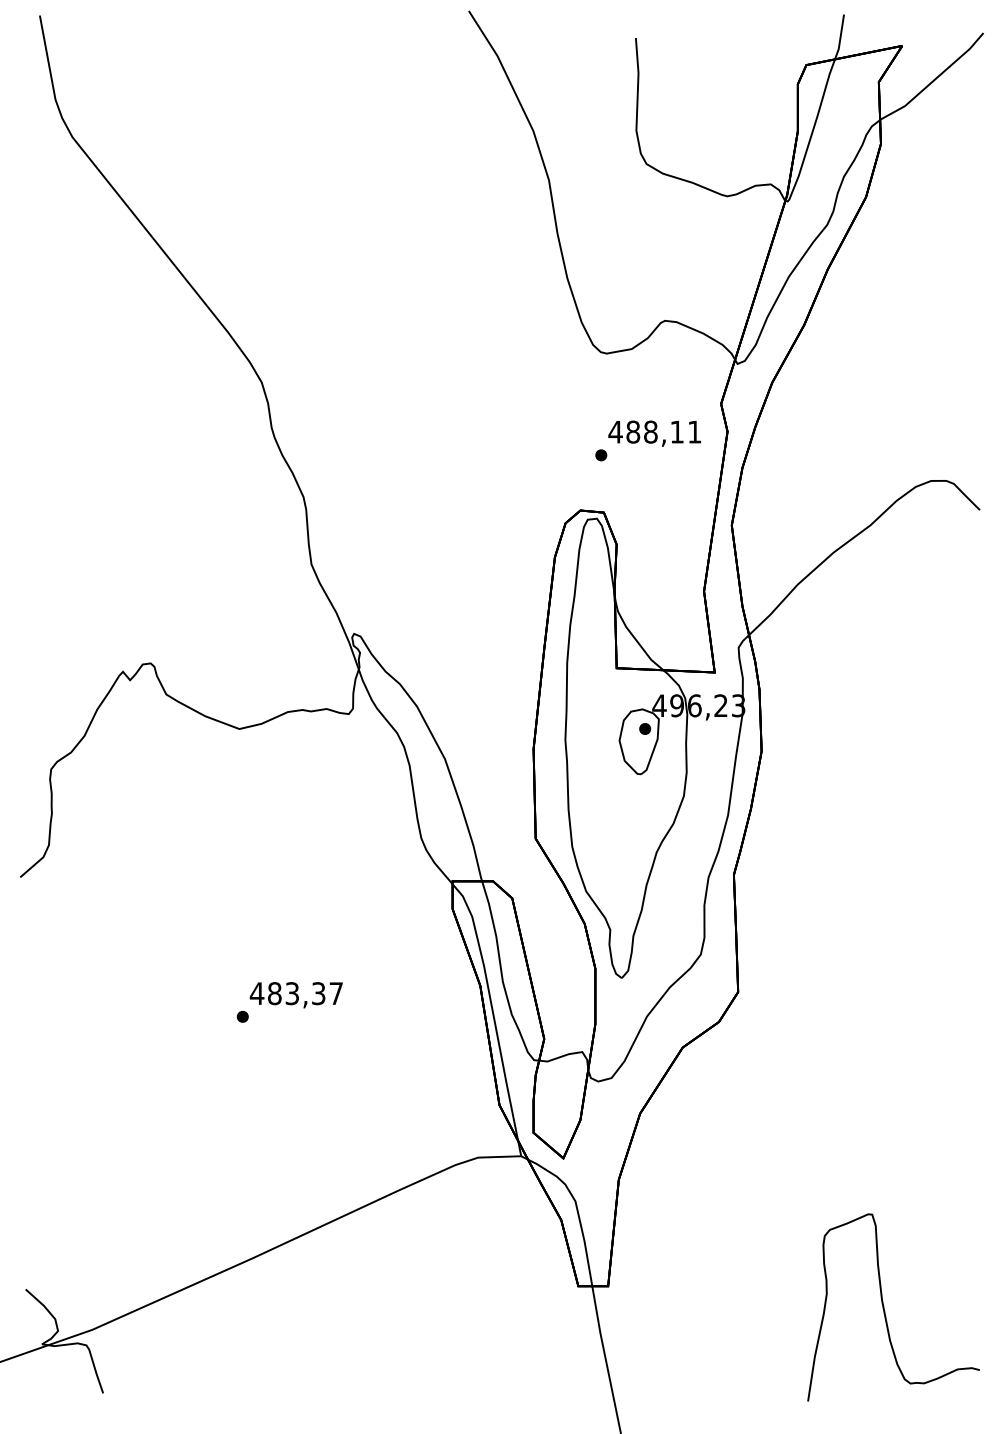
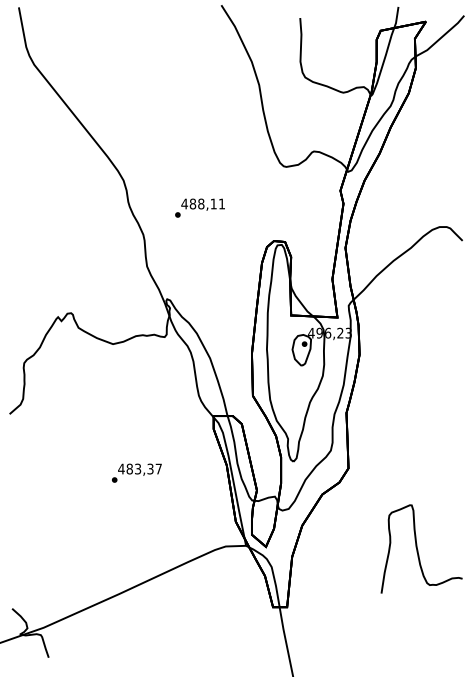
text: (647, 439) -> (199, 207), moved
part: (892, 1305) -> (421, 548), moved

